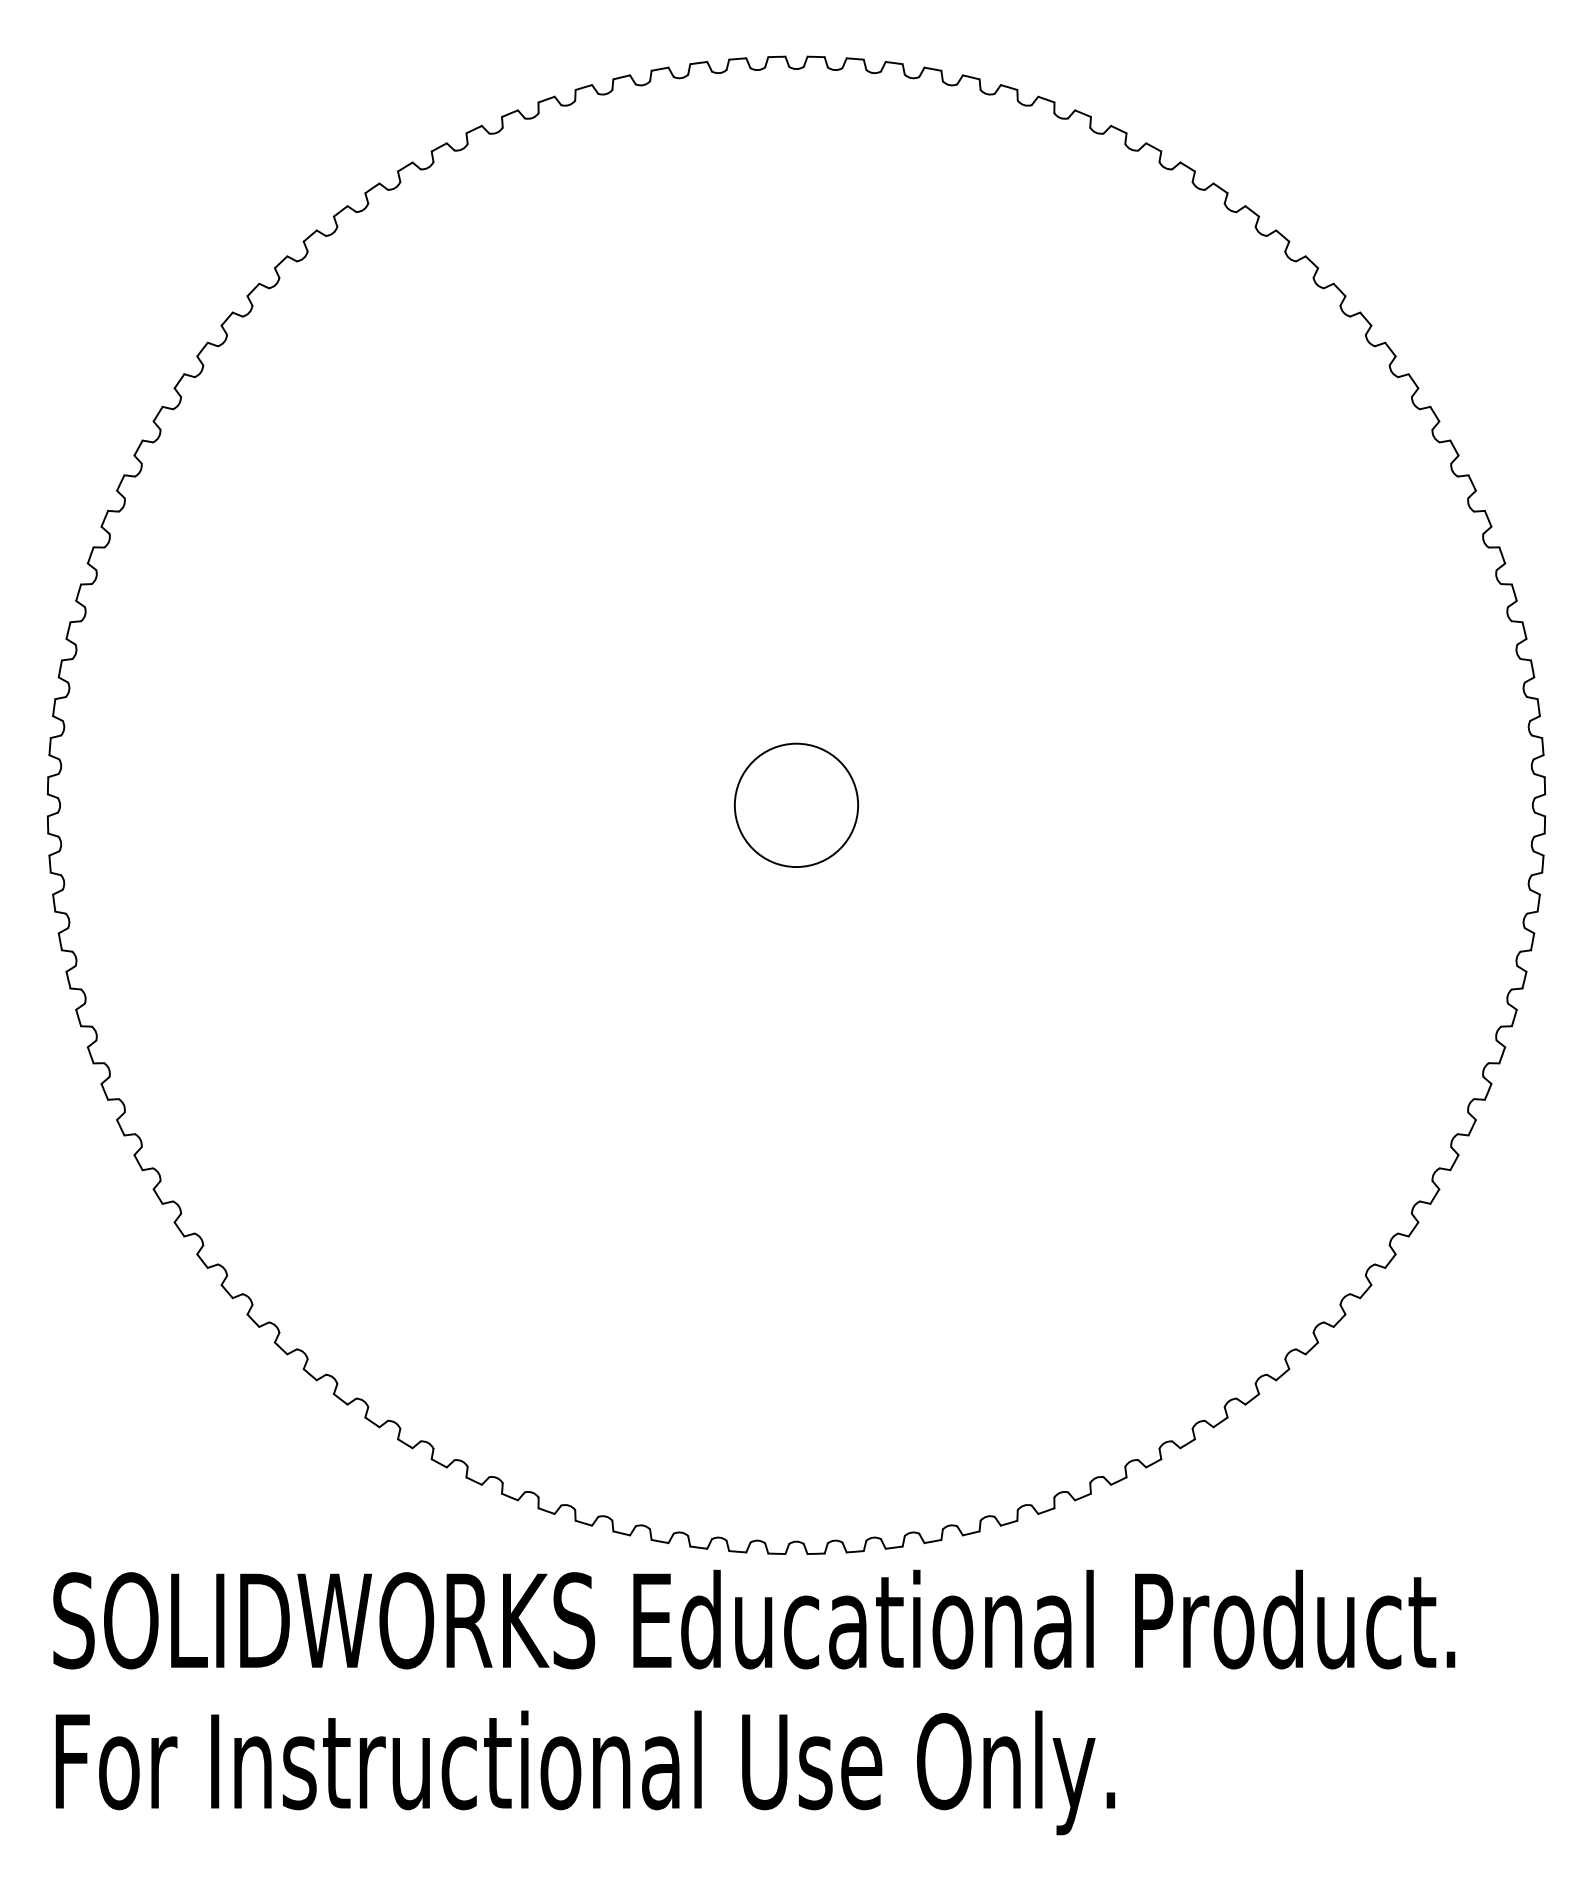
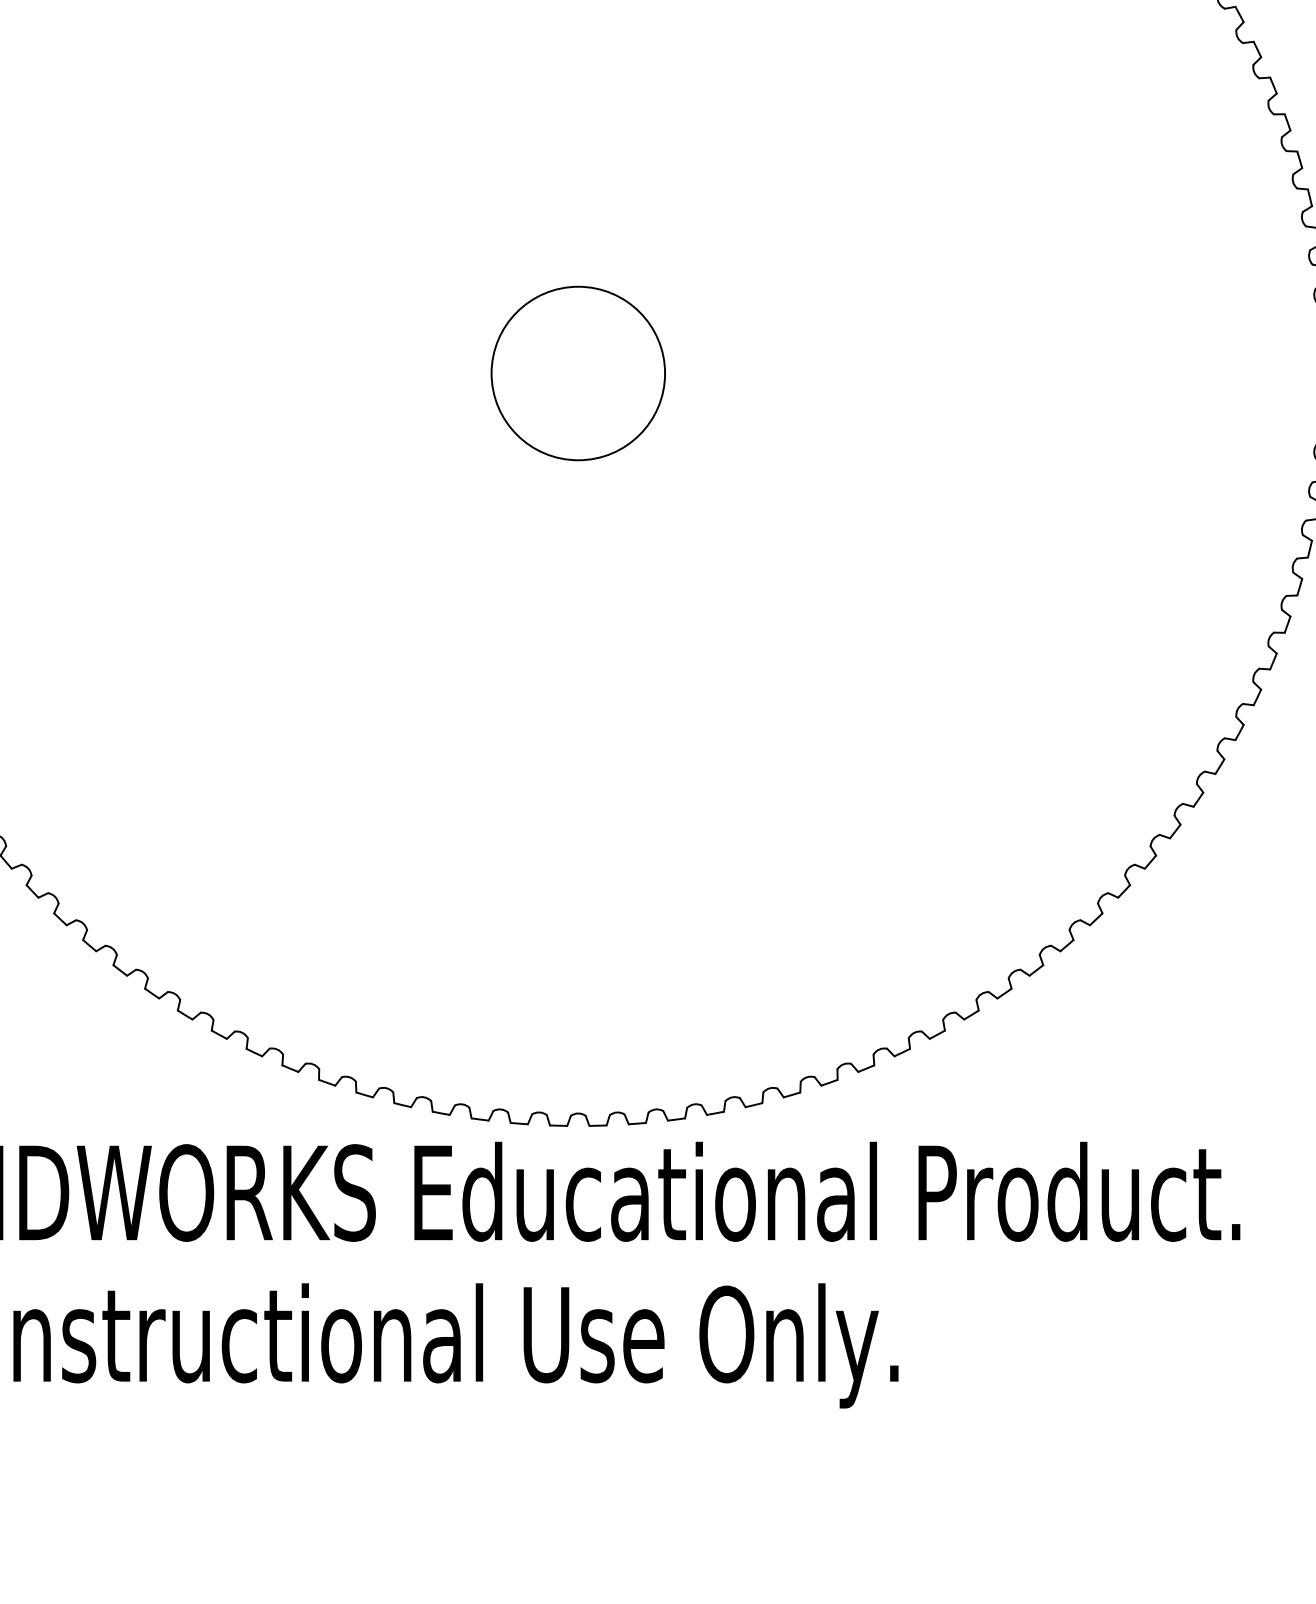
circle: (796, 805) -> (578, 373), size x1.4

